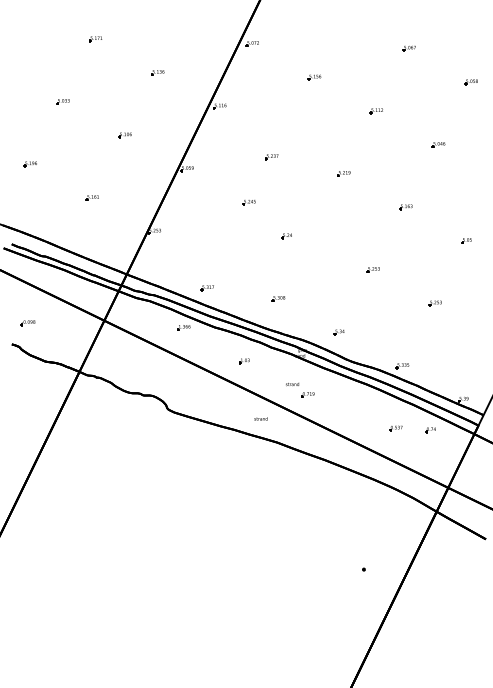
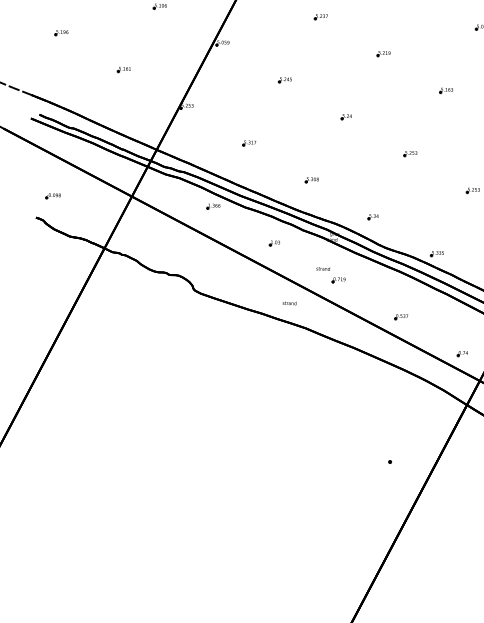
part: (271, 157) -> (320, 17), moved
part: (286, 236) -> (346, 117), moved
part: (206, 288) -> (248, 143), moved
part: (395, 428) -> (400, 317), moved
part: (430, 430) -> (462, 354), moved

